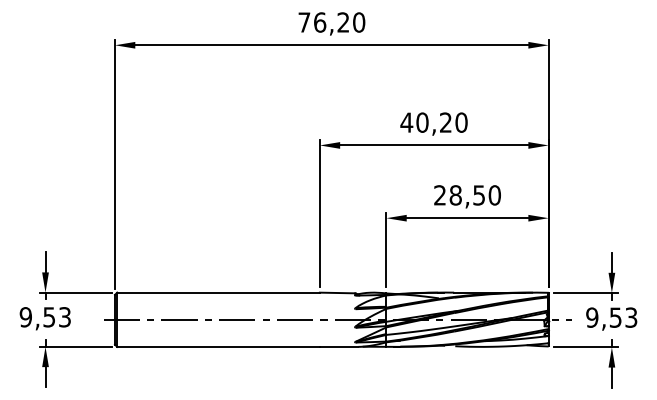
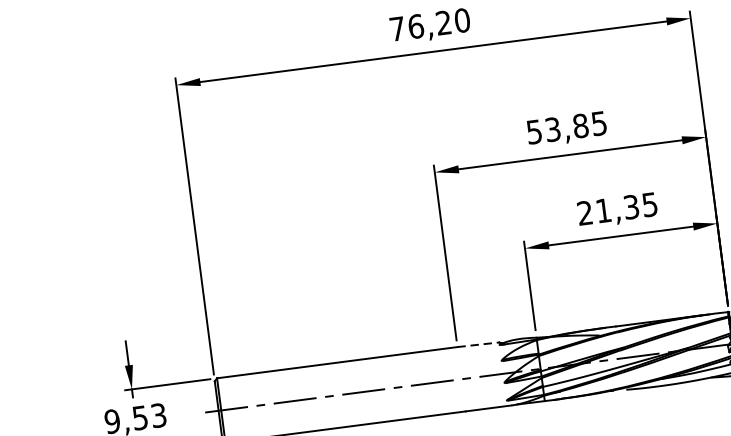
text: (433, 122) -> (566, 127), 40,20 -> 53,85
text: (474, 195) -> (625, 207), 28,50 -> 21,35
line: (337, 293) -> (478, 345), solid -> dashed

